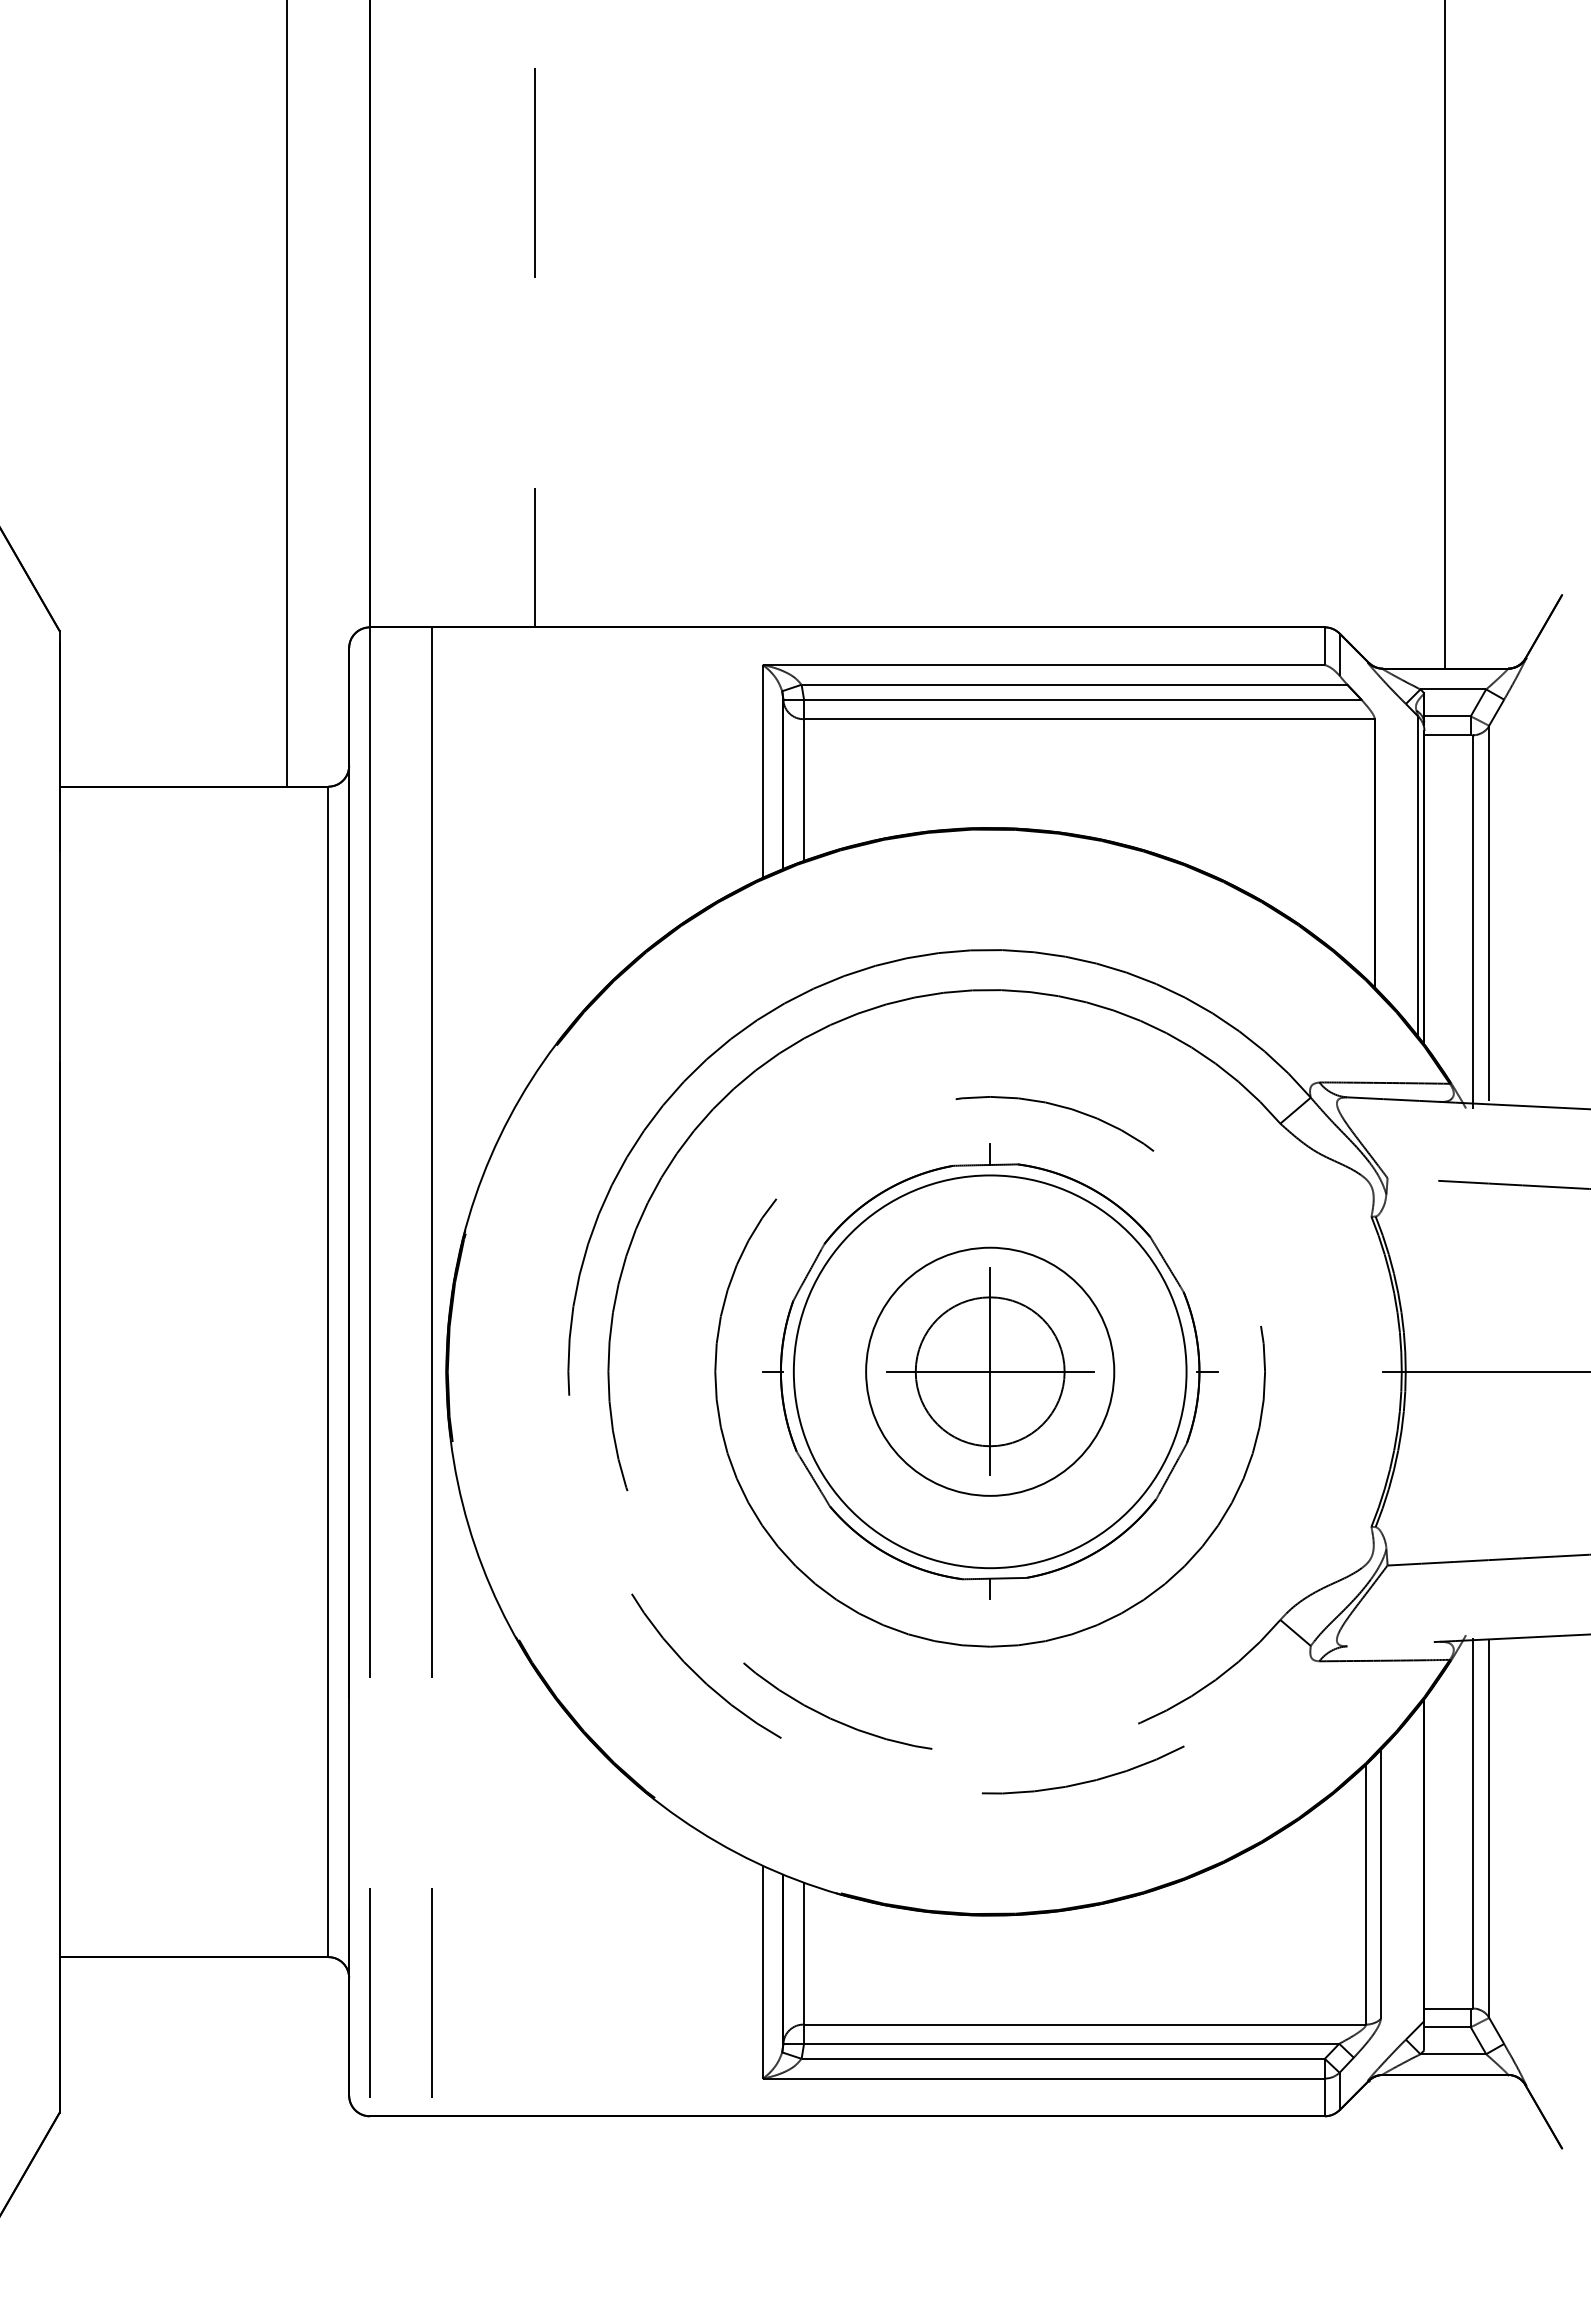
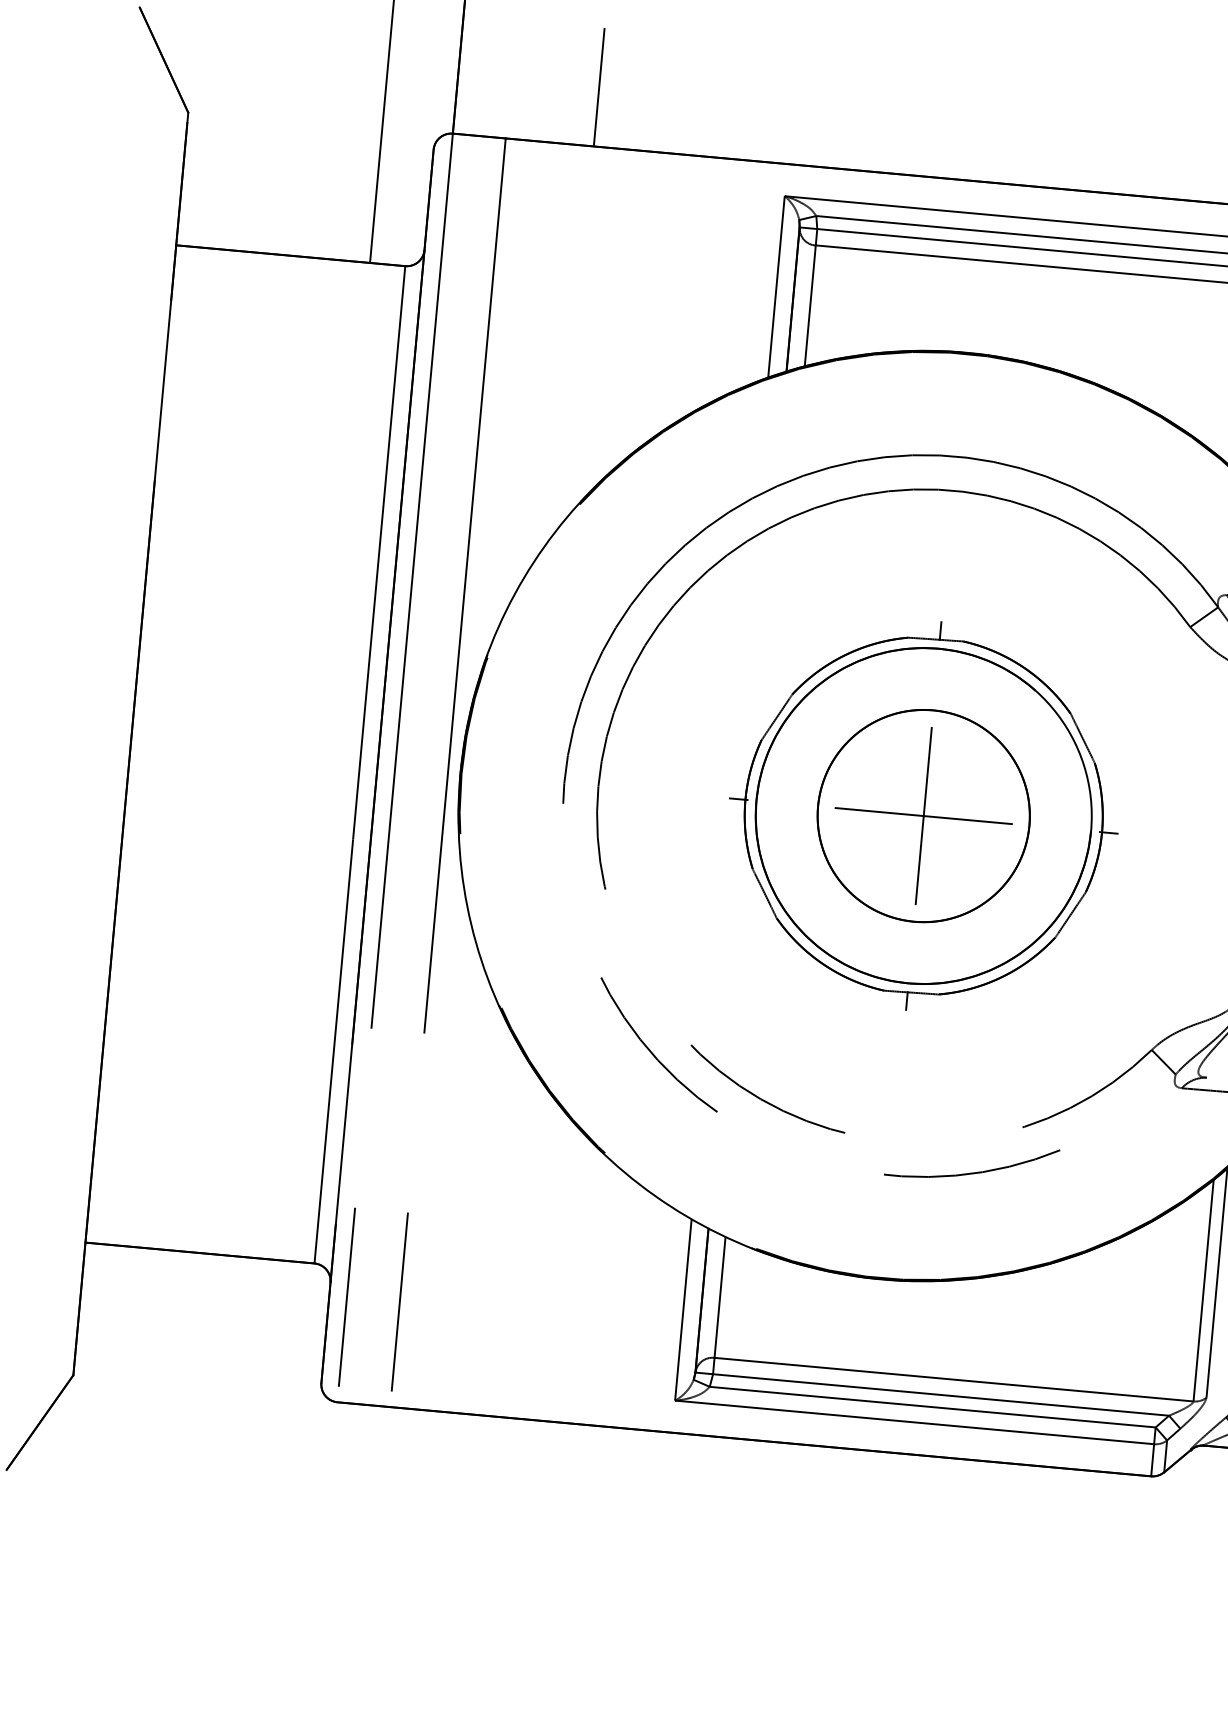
circle: (989, 1371) -> (923, 815), size x0.71
circle: (990, 1371) -> (924, 815), size x1.67

